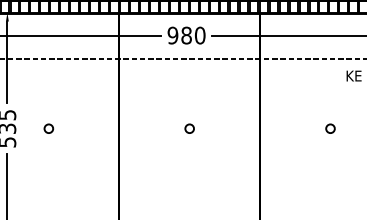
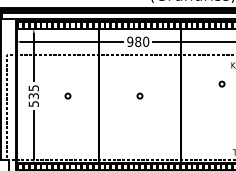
circle: (48, 127) -> (67, 95), moved
circle: (329, 127) -> (221, 83), moved

